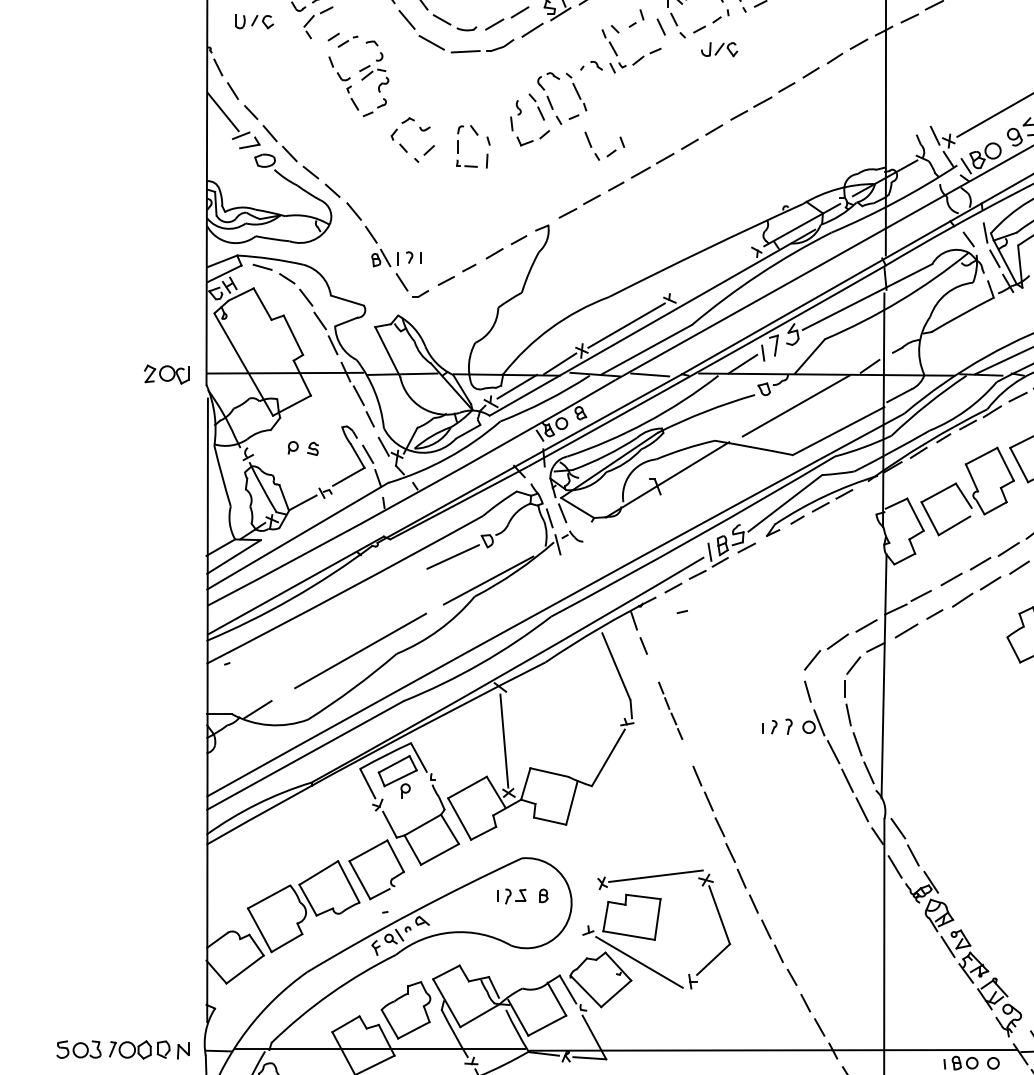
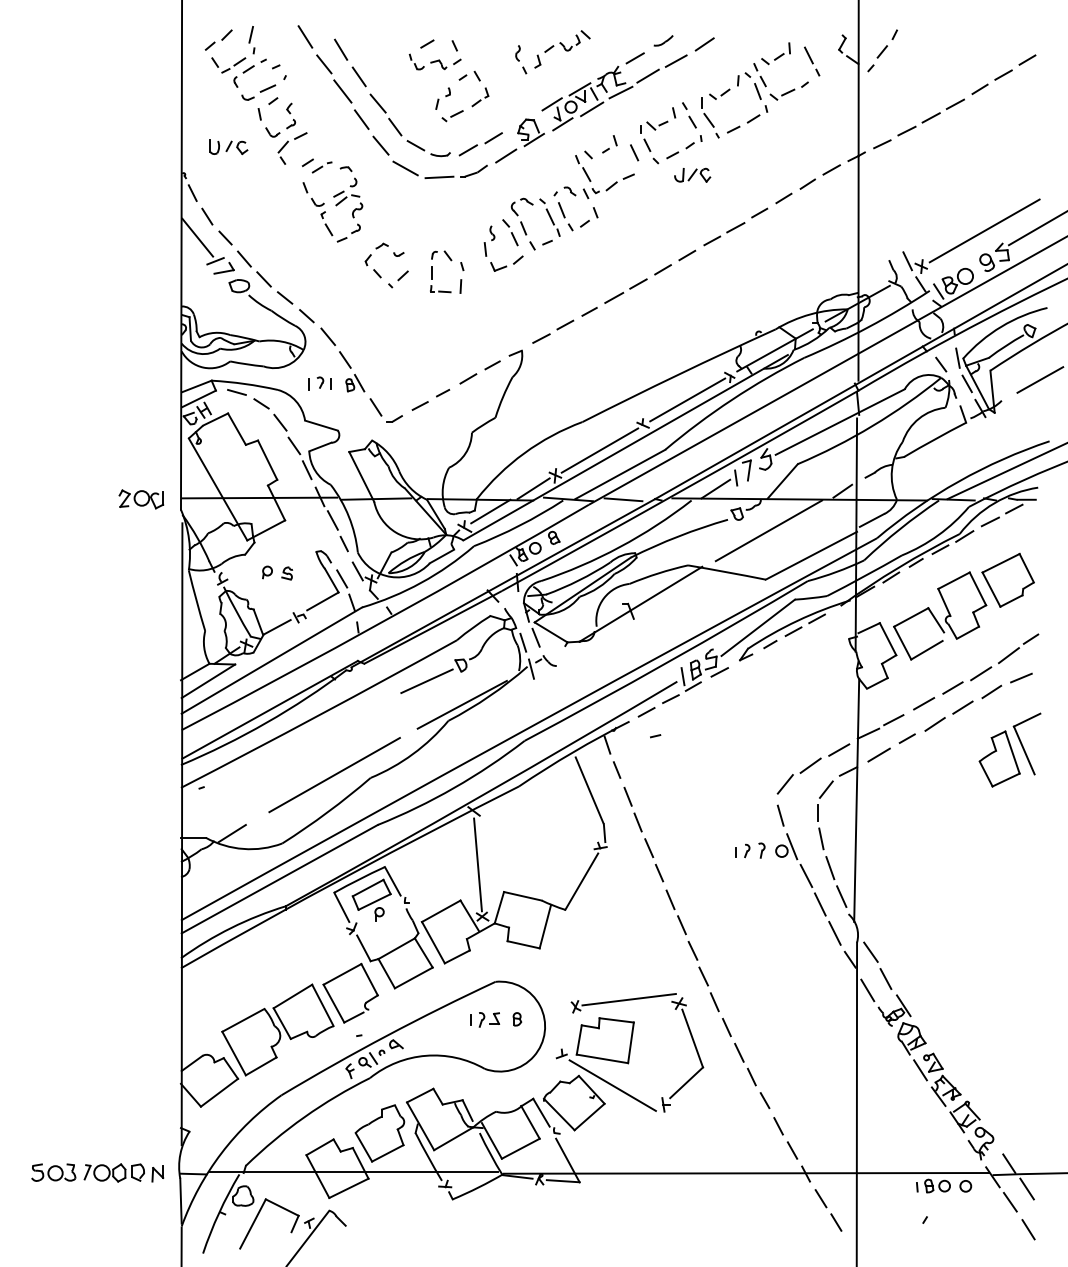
part: (610, 153) -> (583, 223), moved
part: (408, 258) -> (319, 383), moved
line: (714, 274) -> (687, 399), added
part: (670, 710) -> (643, 834), size x1.67

